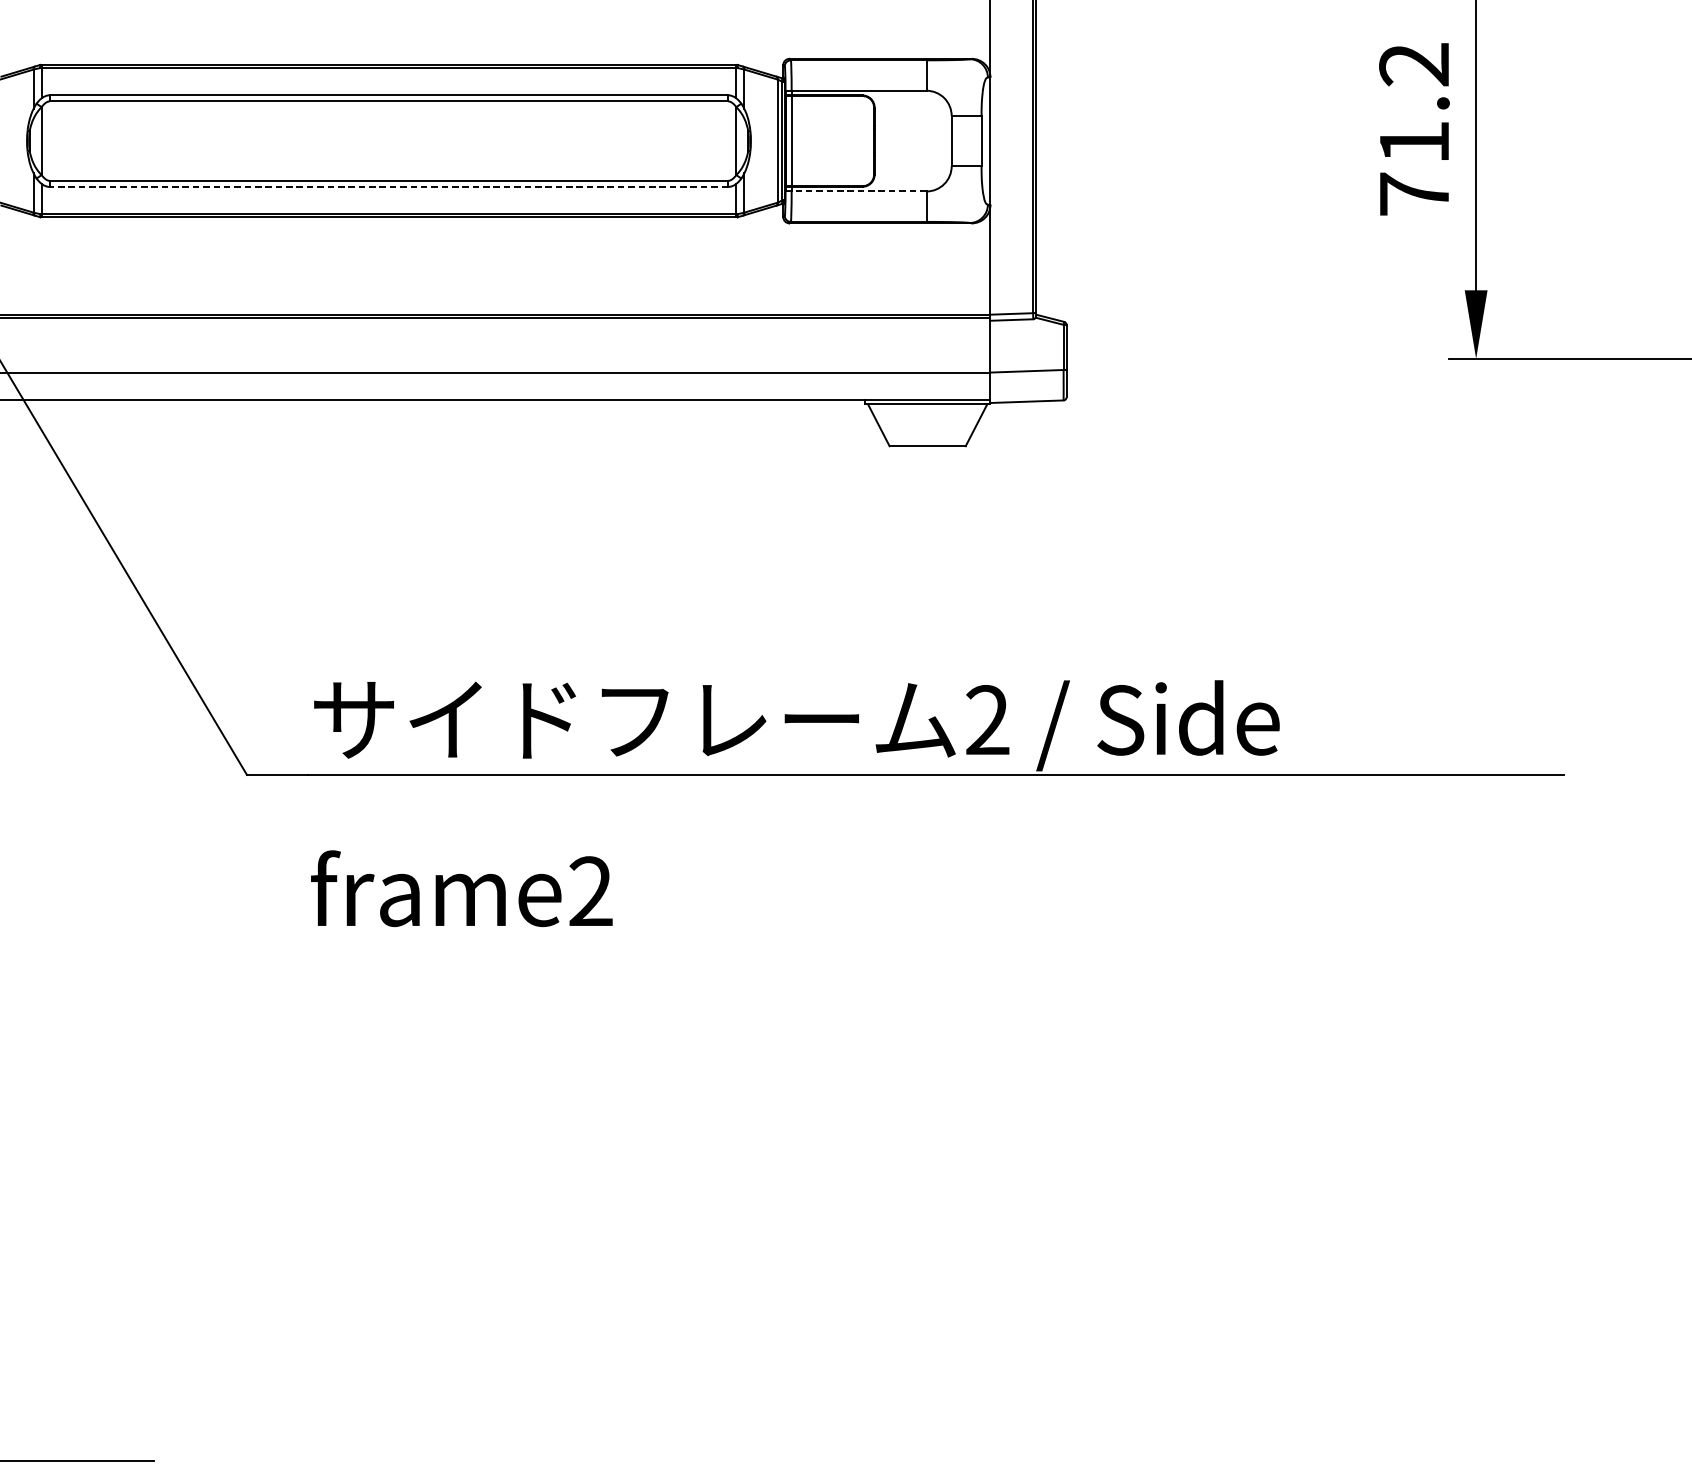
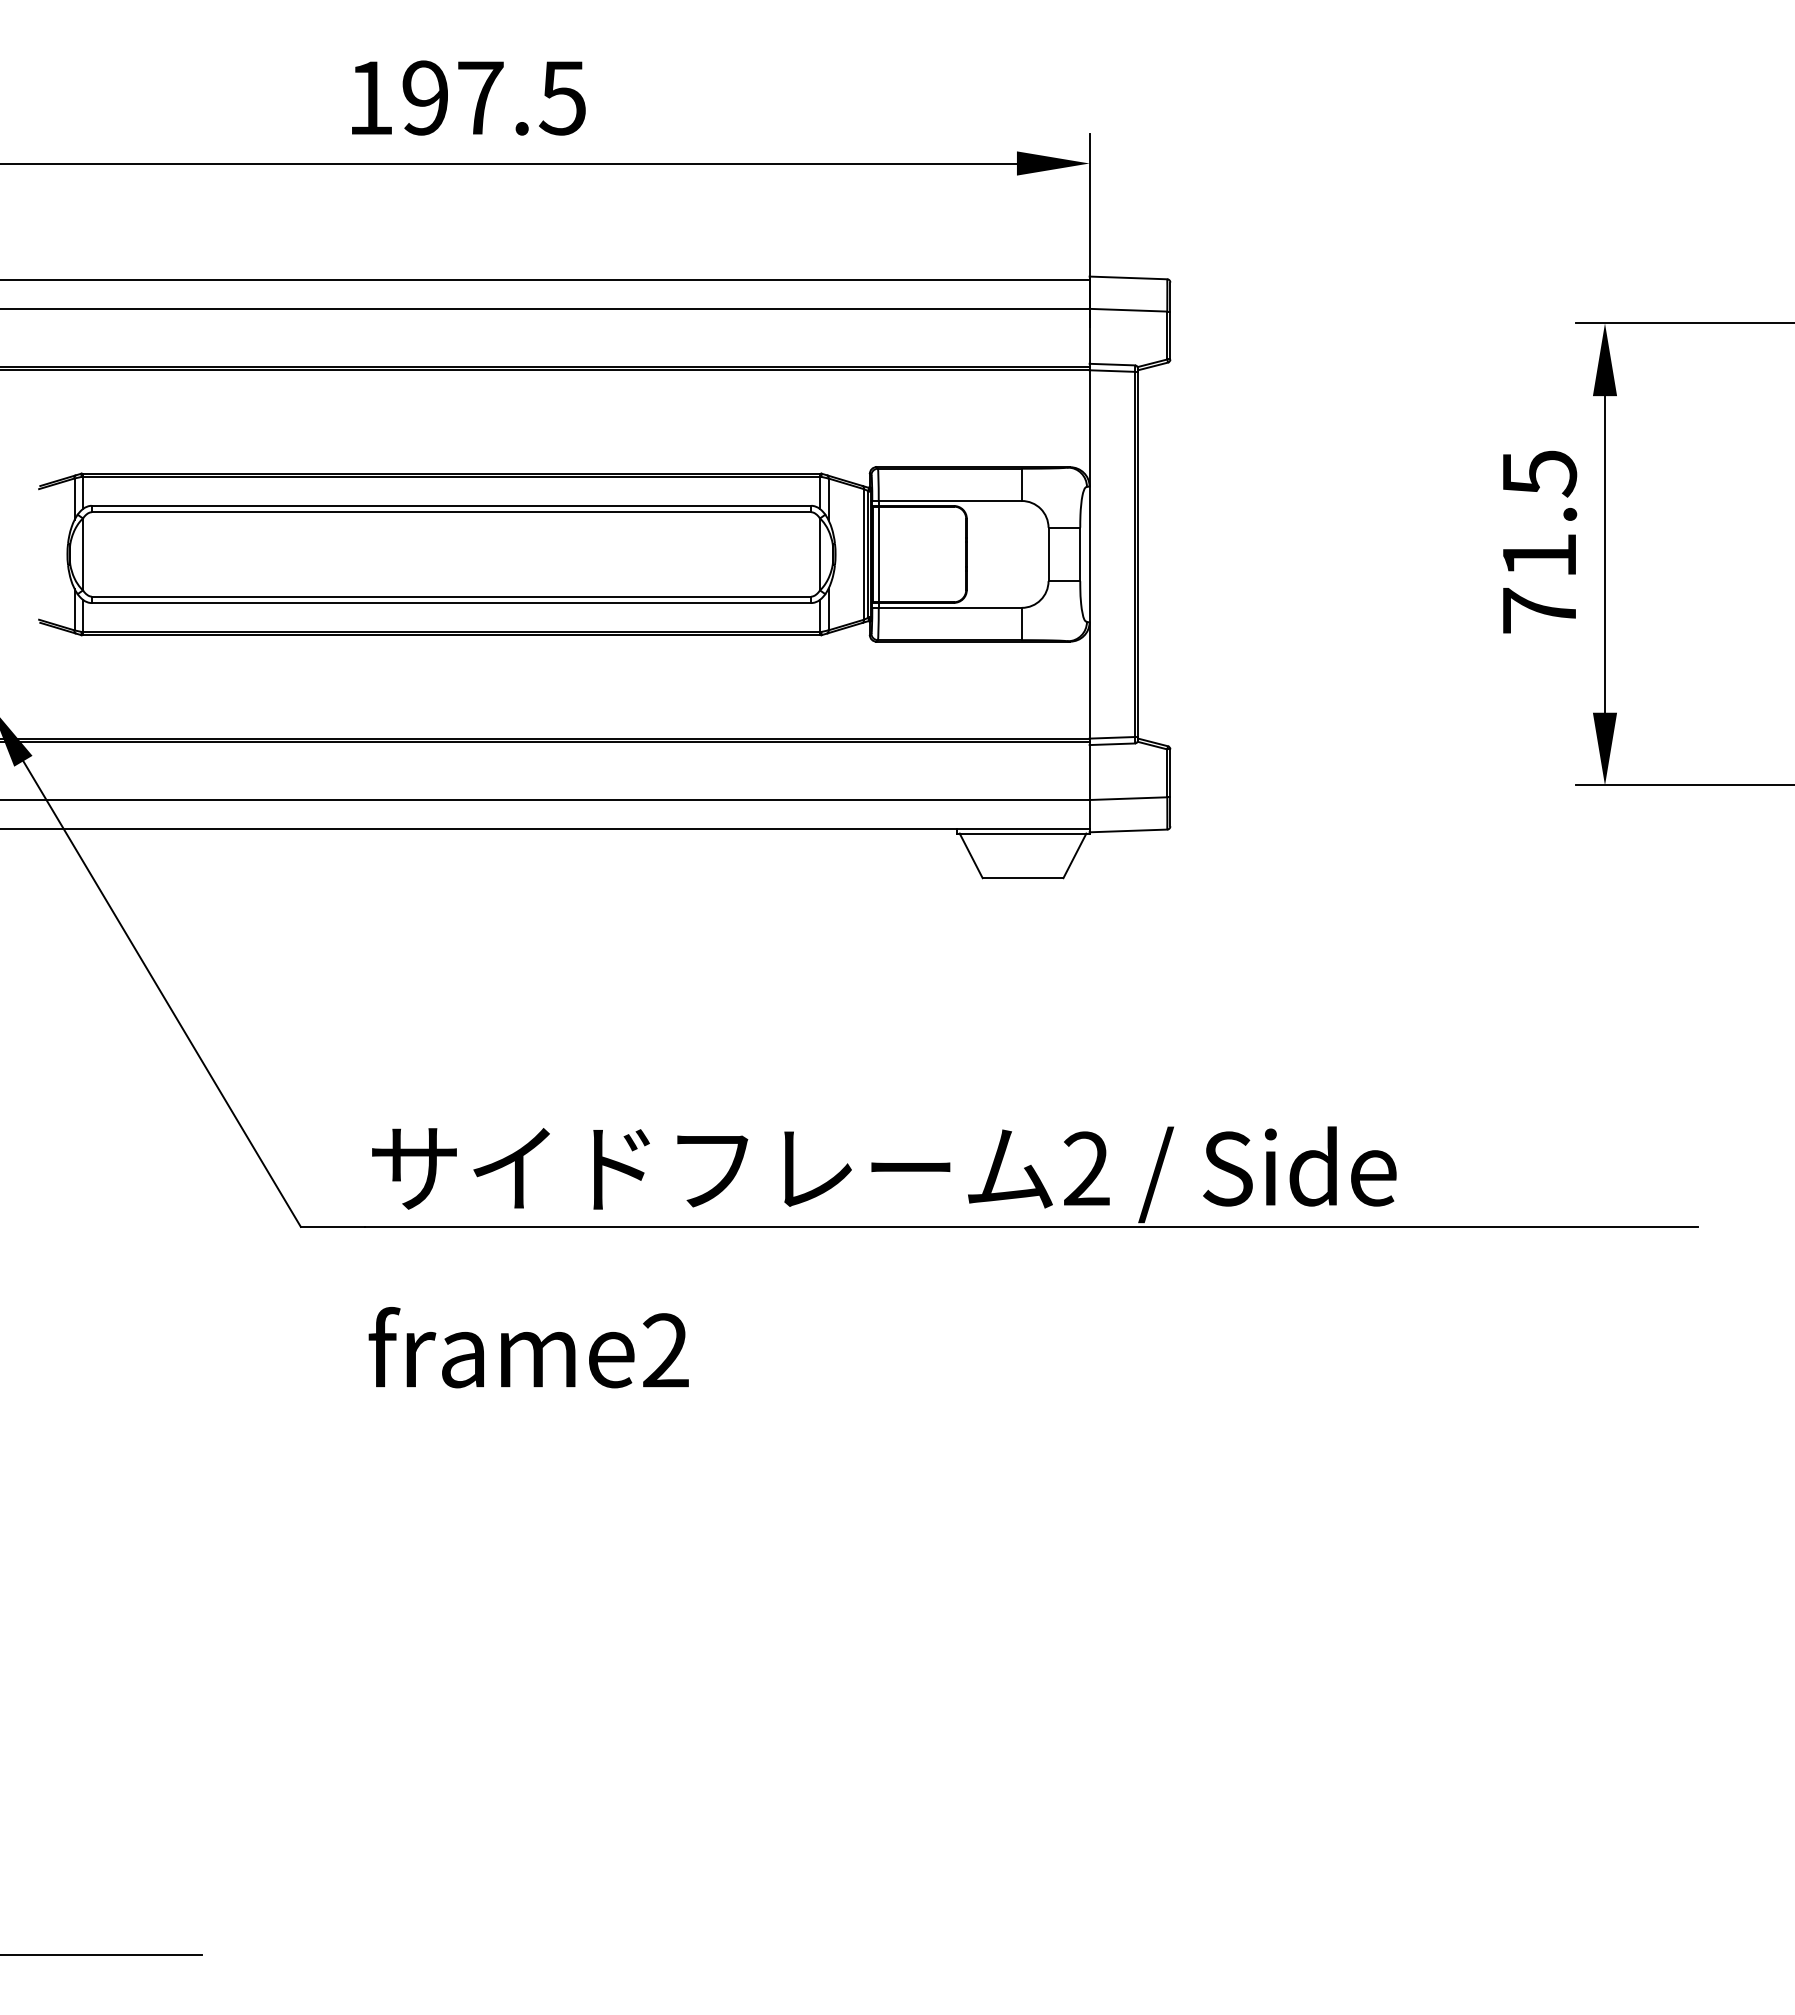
text: (1414, 64) -> (1539, 473), 71.2 -> 71.5
line: (388, 187) -> (451, 603), dashed -> solid
line: (859, 191) -> (950, 607), dashed -> solid

